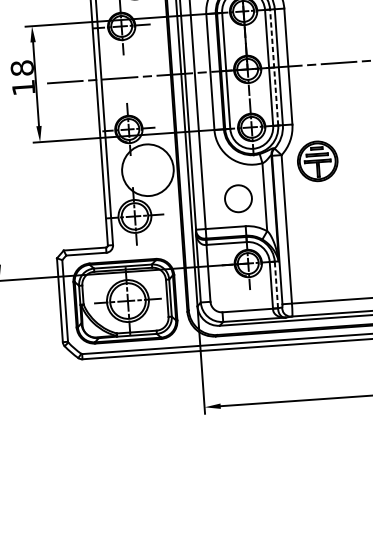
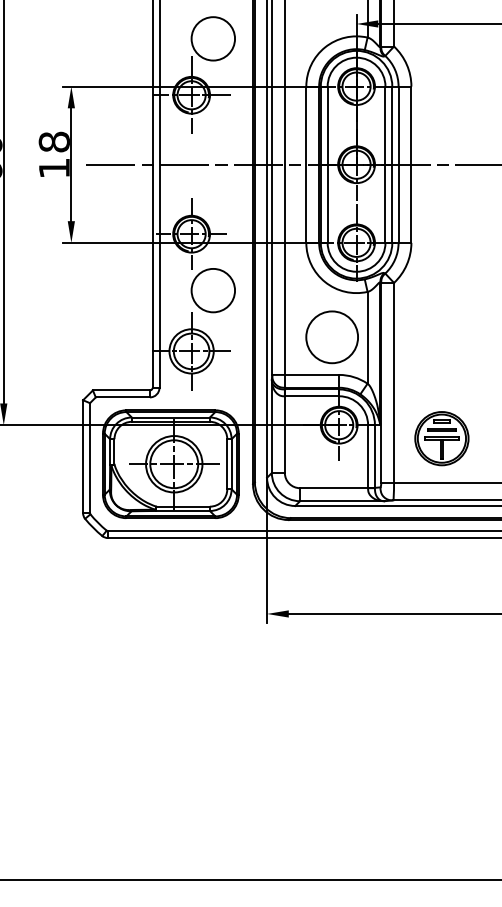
line: (274, 67) -> (392, 164), dashed -> solid
part: (317, 161) -> (441, 438), moved
circle: (148, 170) -> (213, 290), size x0.62
circle: (238, 198) -> (331, 337), size x1.43
line: (276, 284) -> (374, 456), dashed -> solid

